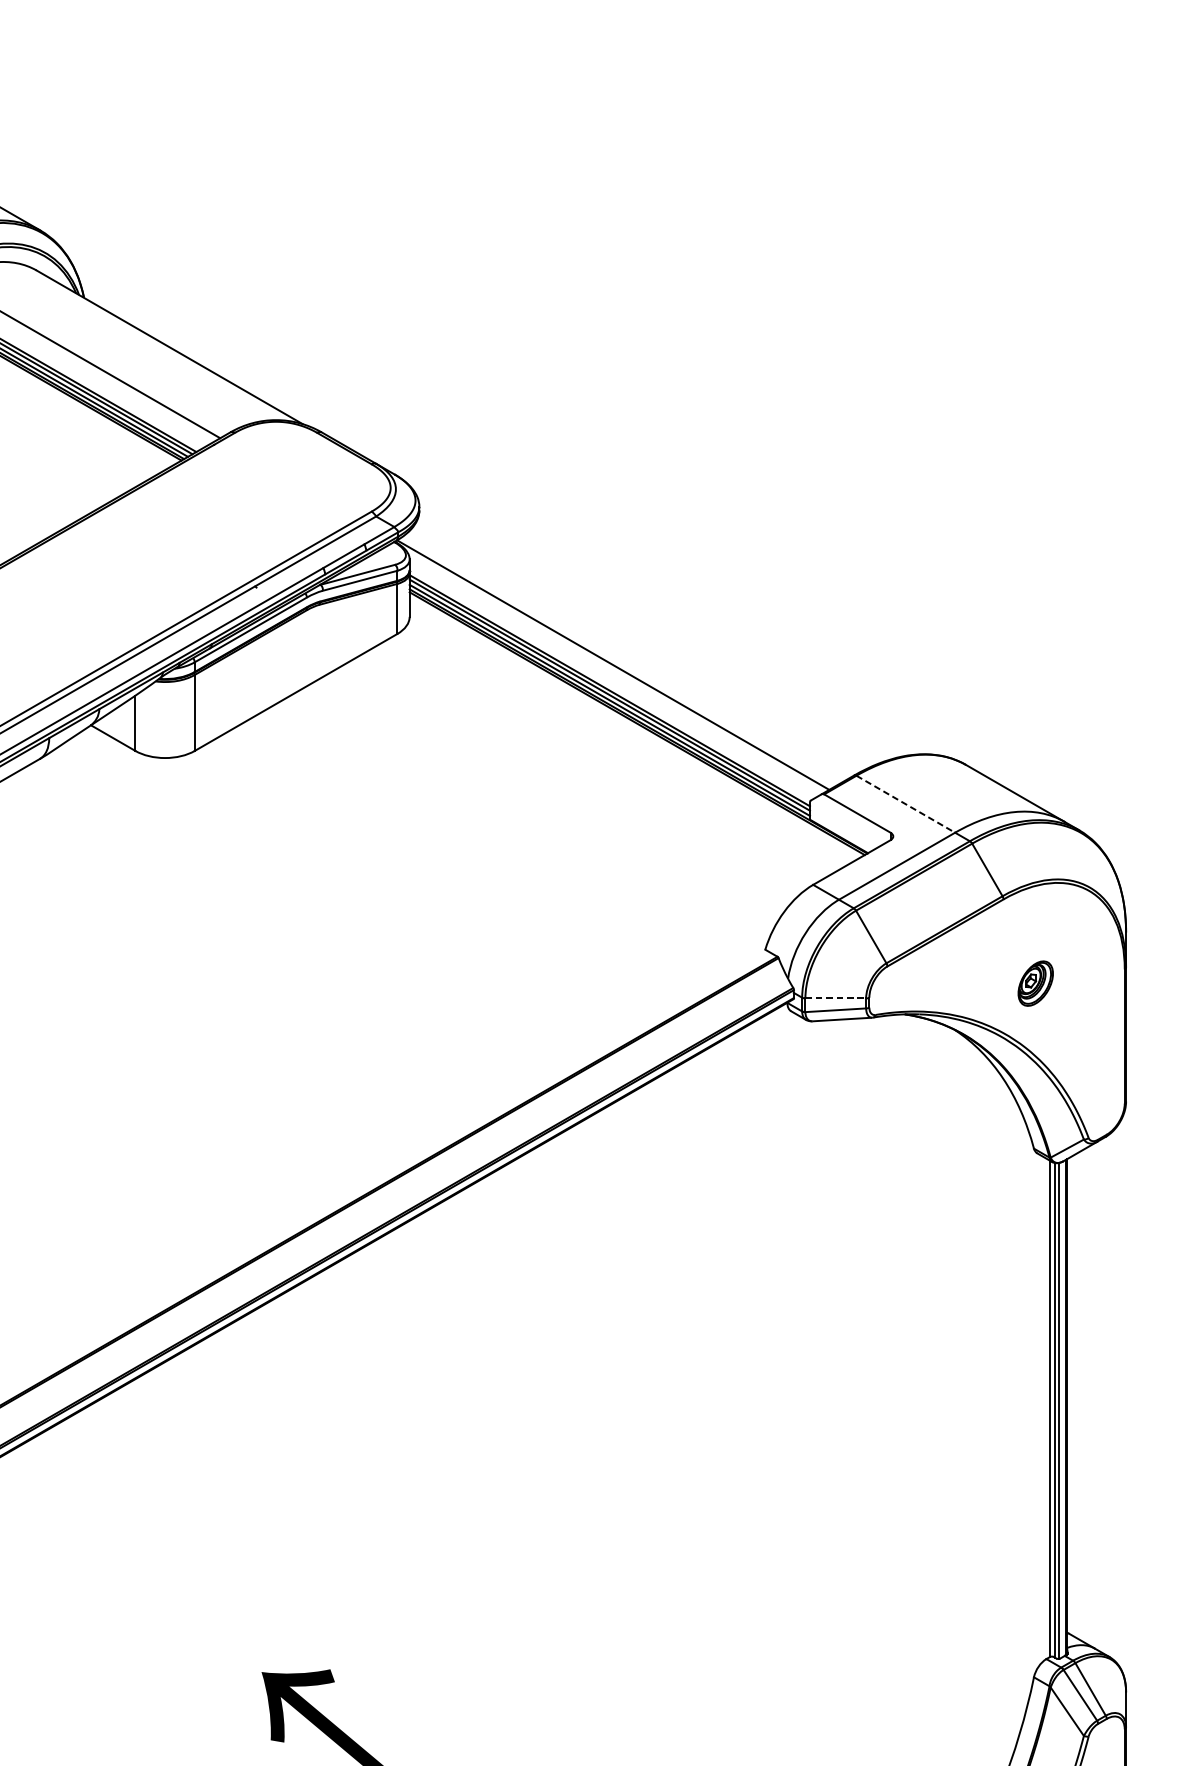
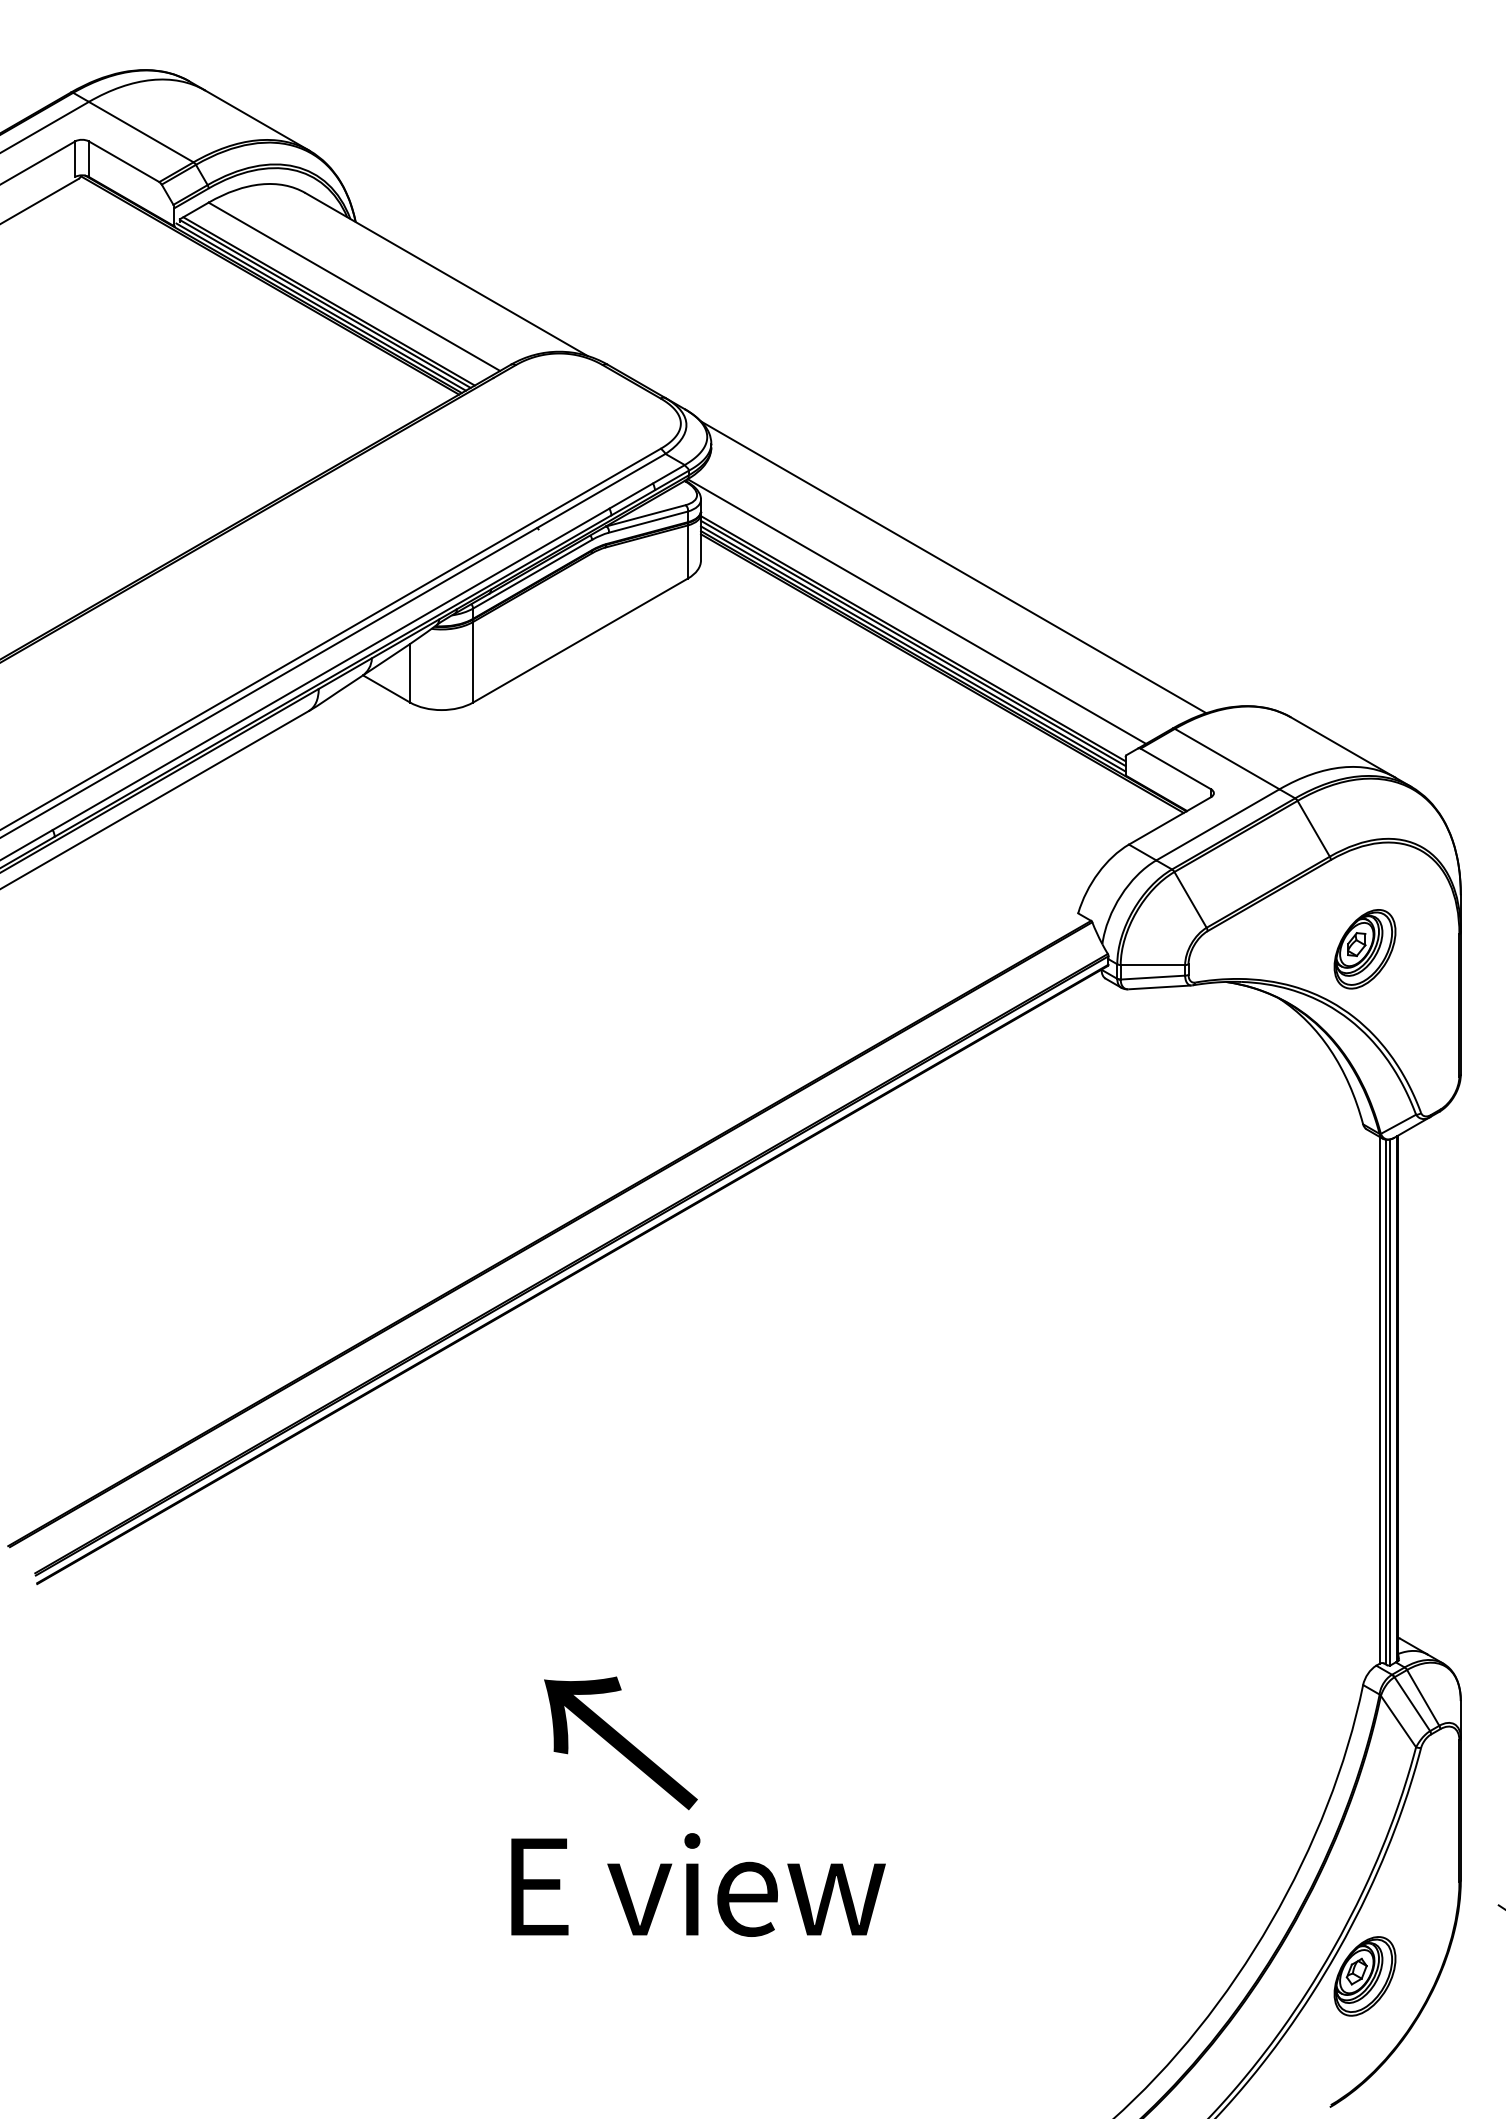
line: (647, 623) -> (953, 567), added
line: (906, 804) -> (1227, 759), dashed -> solid
part: (1035, 983) -> (1364, 949), size x1.67
line: (836, 998) -> (1153, 965), dashed -> solid

